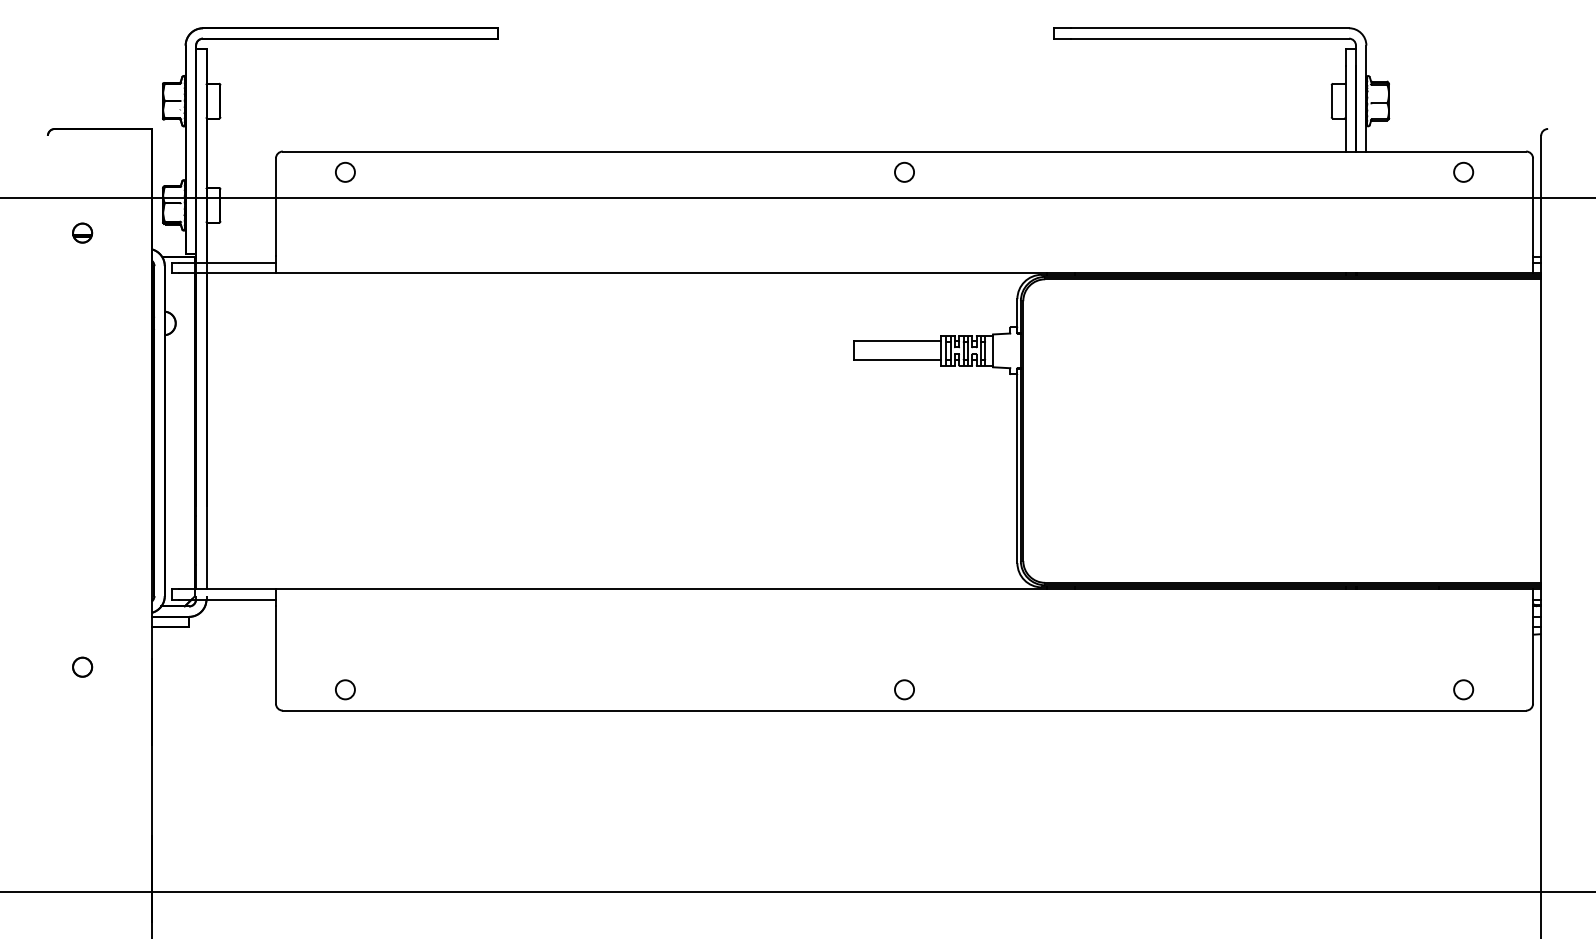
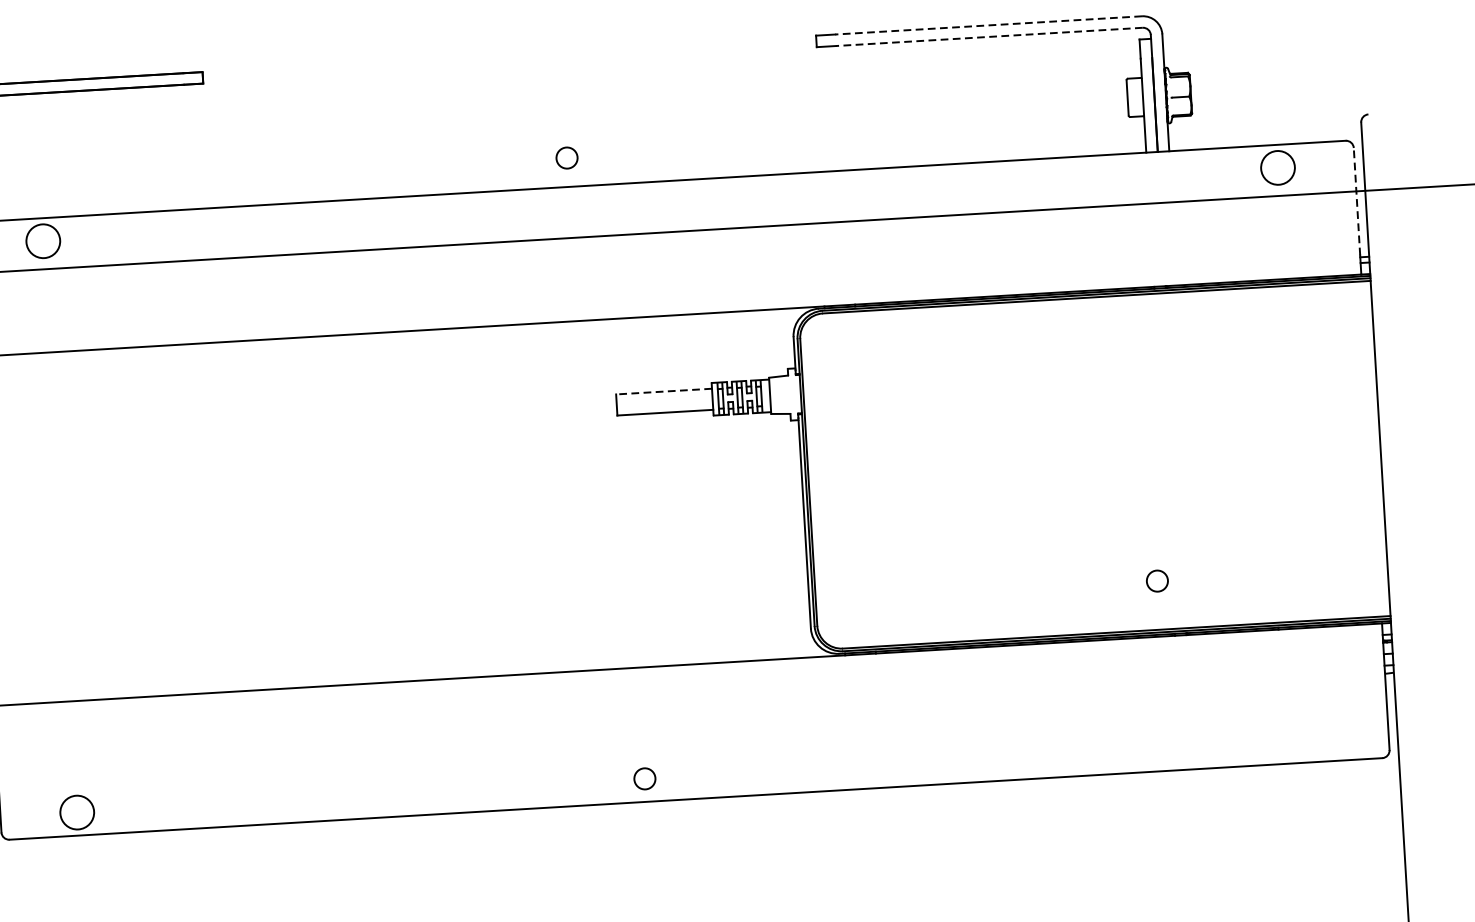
line: (1210, 28) -> (989, 25), solid -> dashed
line: (1210, 38) -> (989, 36), solid -> dashed
circle: (344, 171) -> (42, 240), size x1.6
circle: (904, 171) -> (566, 157), moved
circle: (1463, 171) -> (1277, 166), size x1.6
line: (1533, 207) -> (1357, 202), solid -> dashed
line: (897, 341) -> (664, 391), solid -> dashed
circle: (344, 689) -> (76, 812), size x1.6
circle: (904, 689) -> (644, 778), moved
circle: (1463, 689) -> (1157, 580), moved

